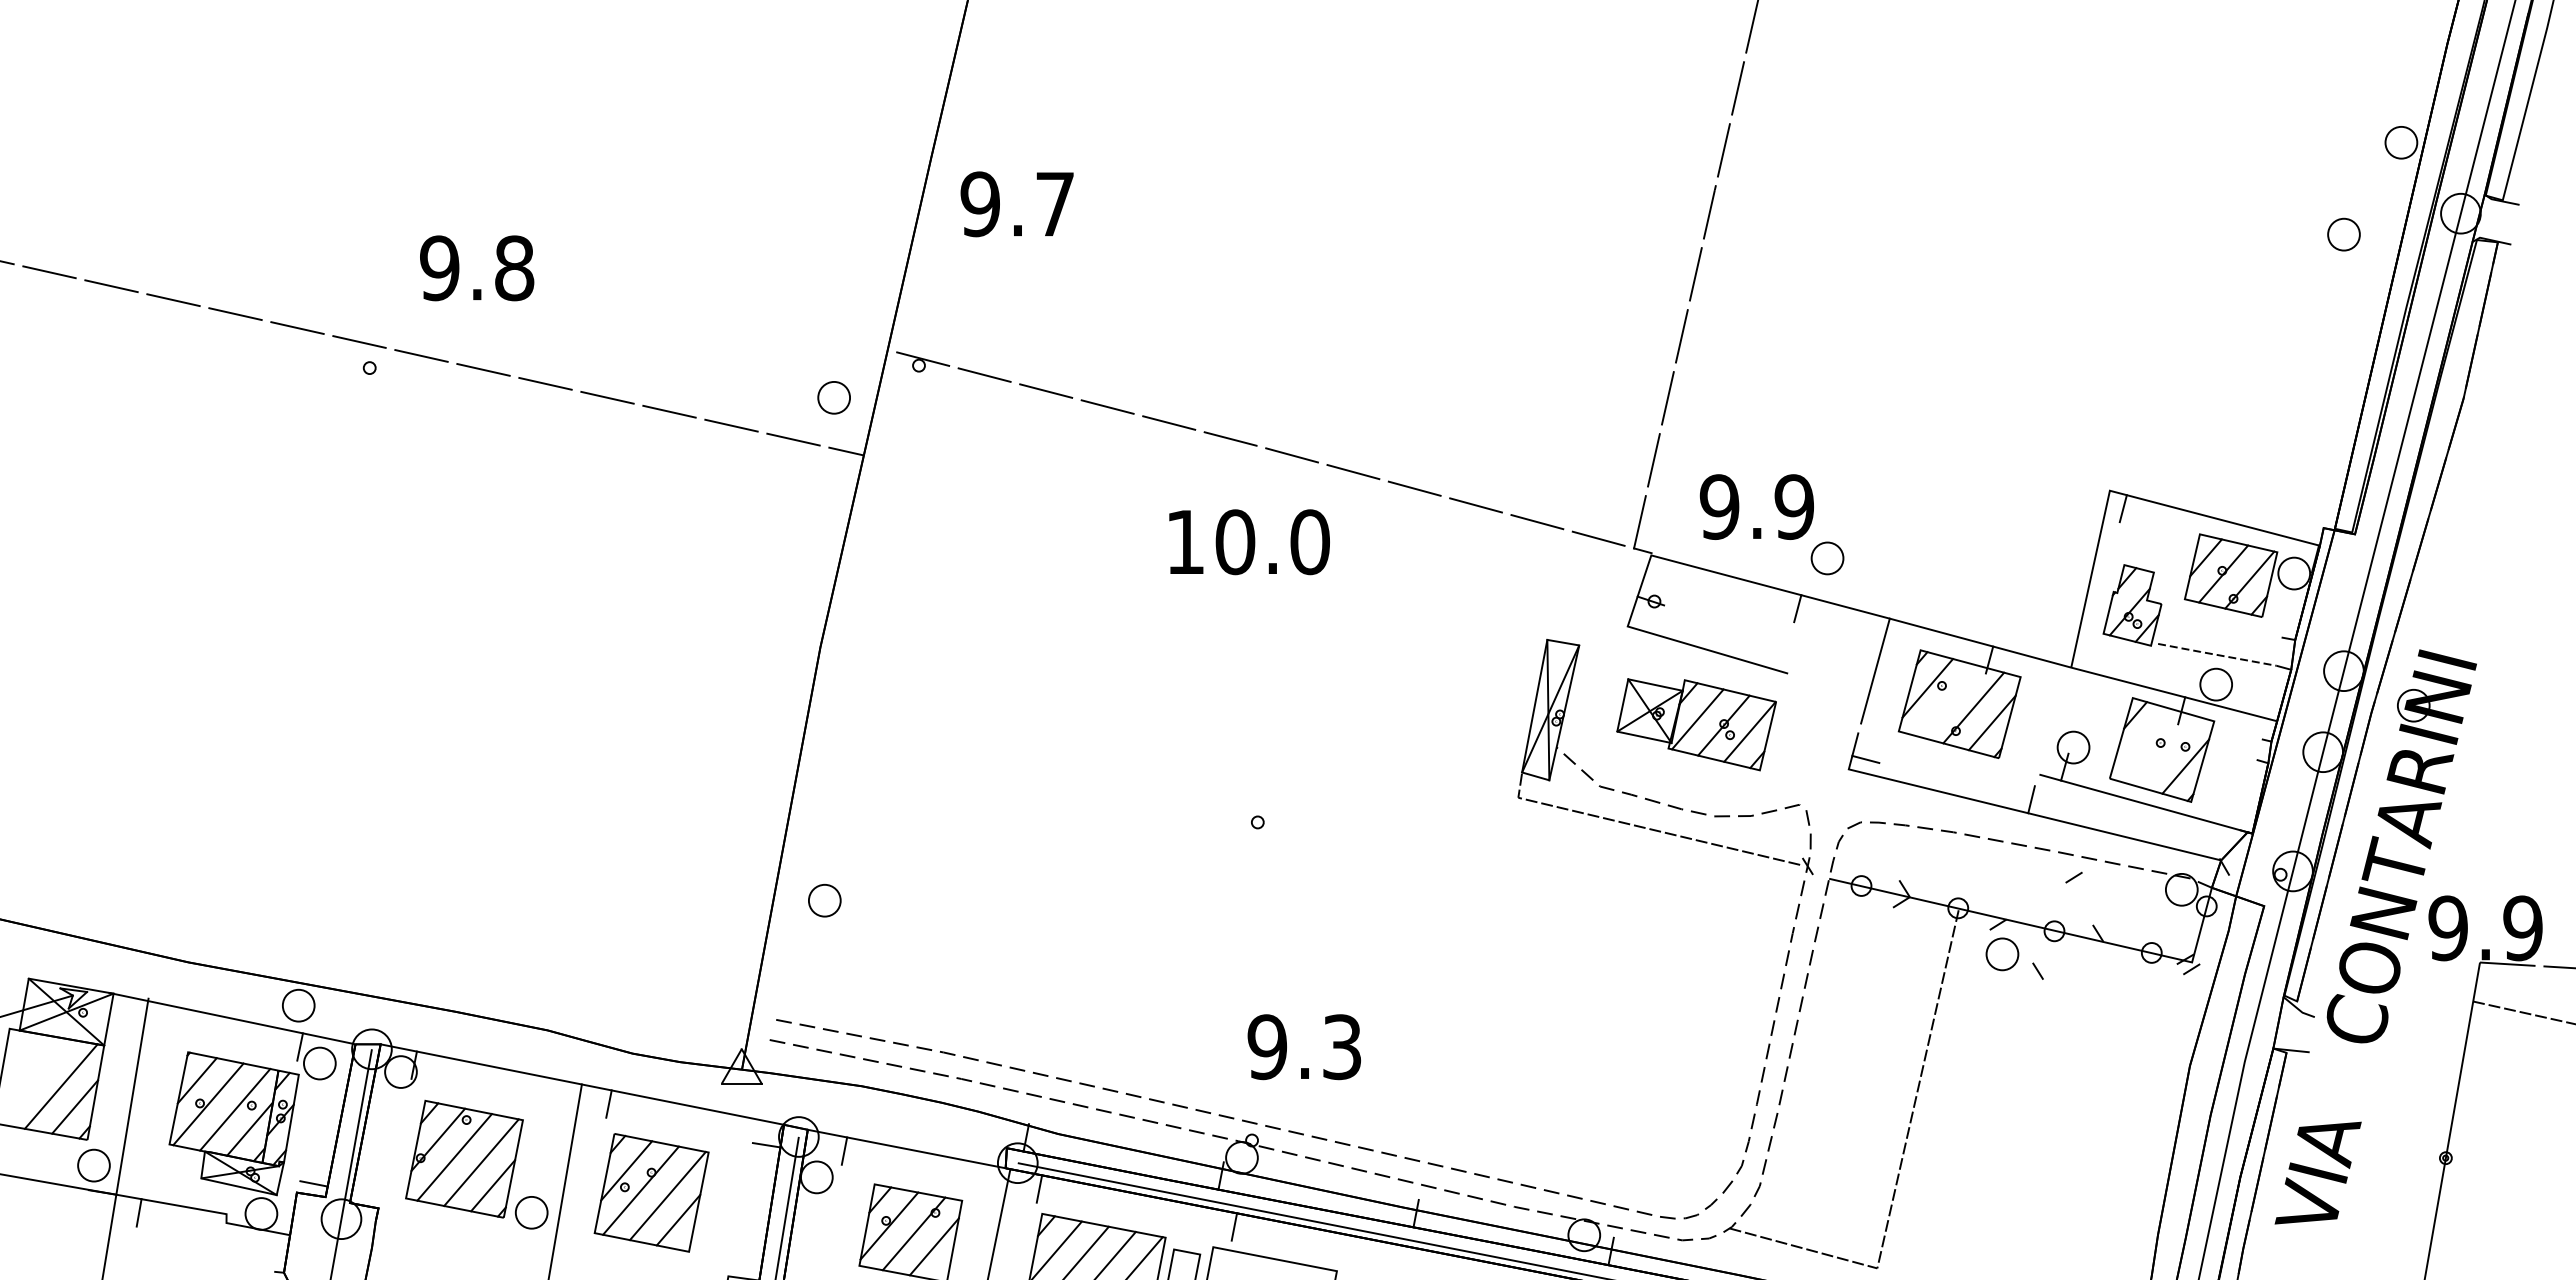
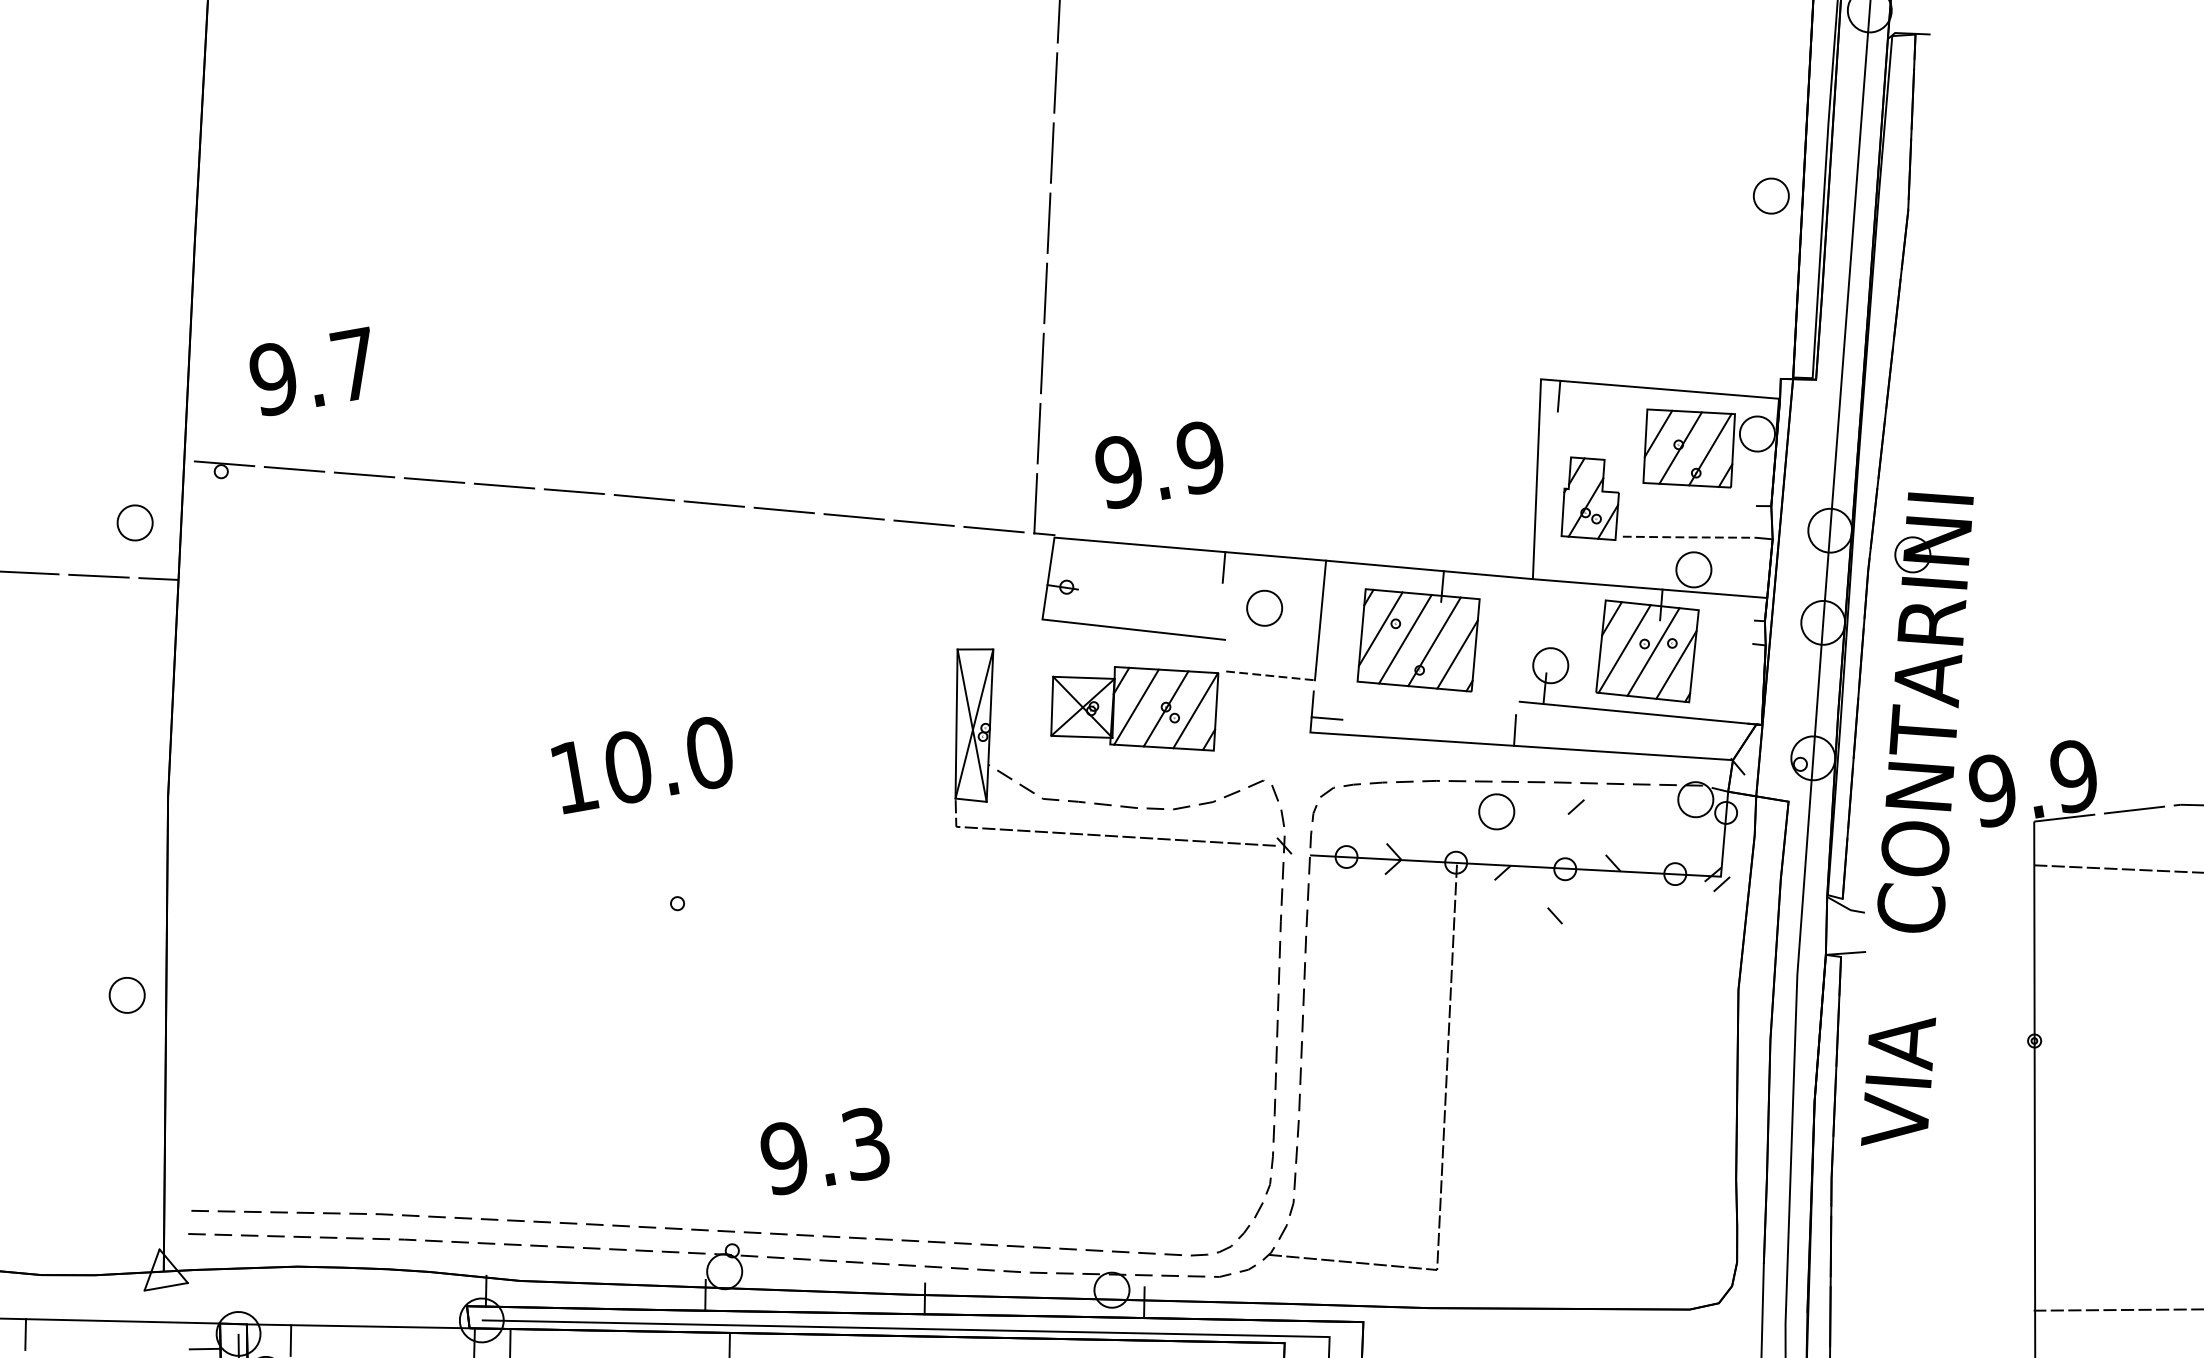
text: (1016, 204) -> (313, 372), moved
part: (2343, 234) -> (1770, 196), moved
text: (1249, 542) -> (643, 764), moved
part: (1827, 558) -> (1264, 608), moved
line: (1947, 700) -> (1404, 638), added
line: (1822, 712) -> (1270, 675), added
line: (2141, 744) -> (1624, 649), added
line: (2167, 751) -> (1653, 651), added
part: (824, 900) -> (126, 995), moved
part: (2002, 954) -> (1496, 811), moved
text: (1303, 1047) -> (824, 1151), moved

